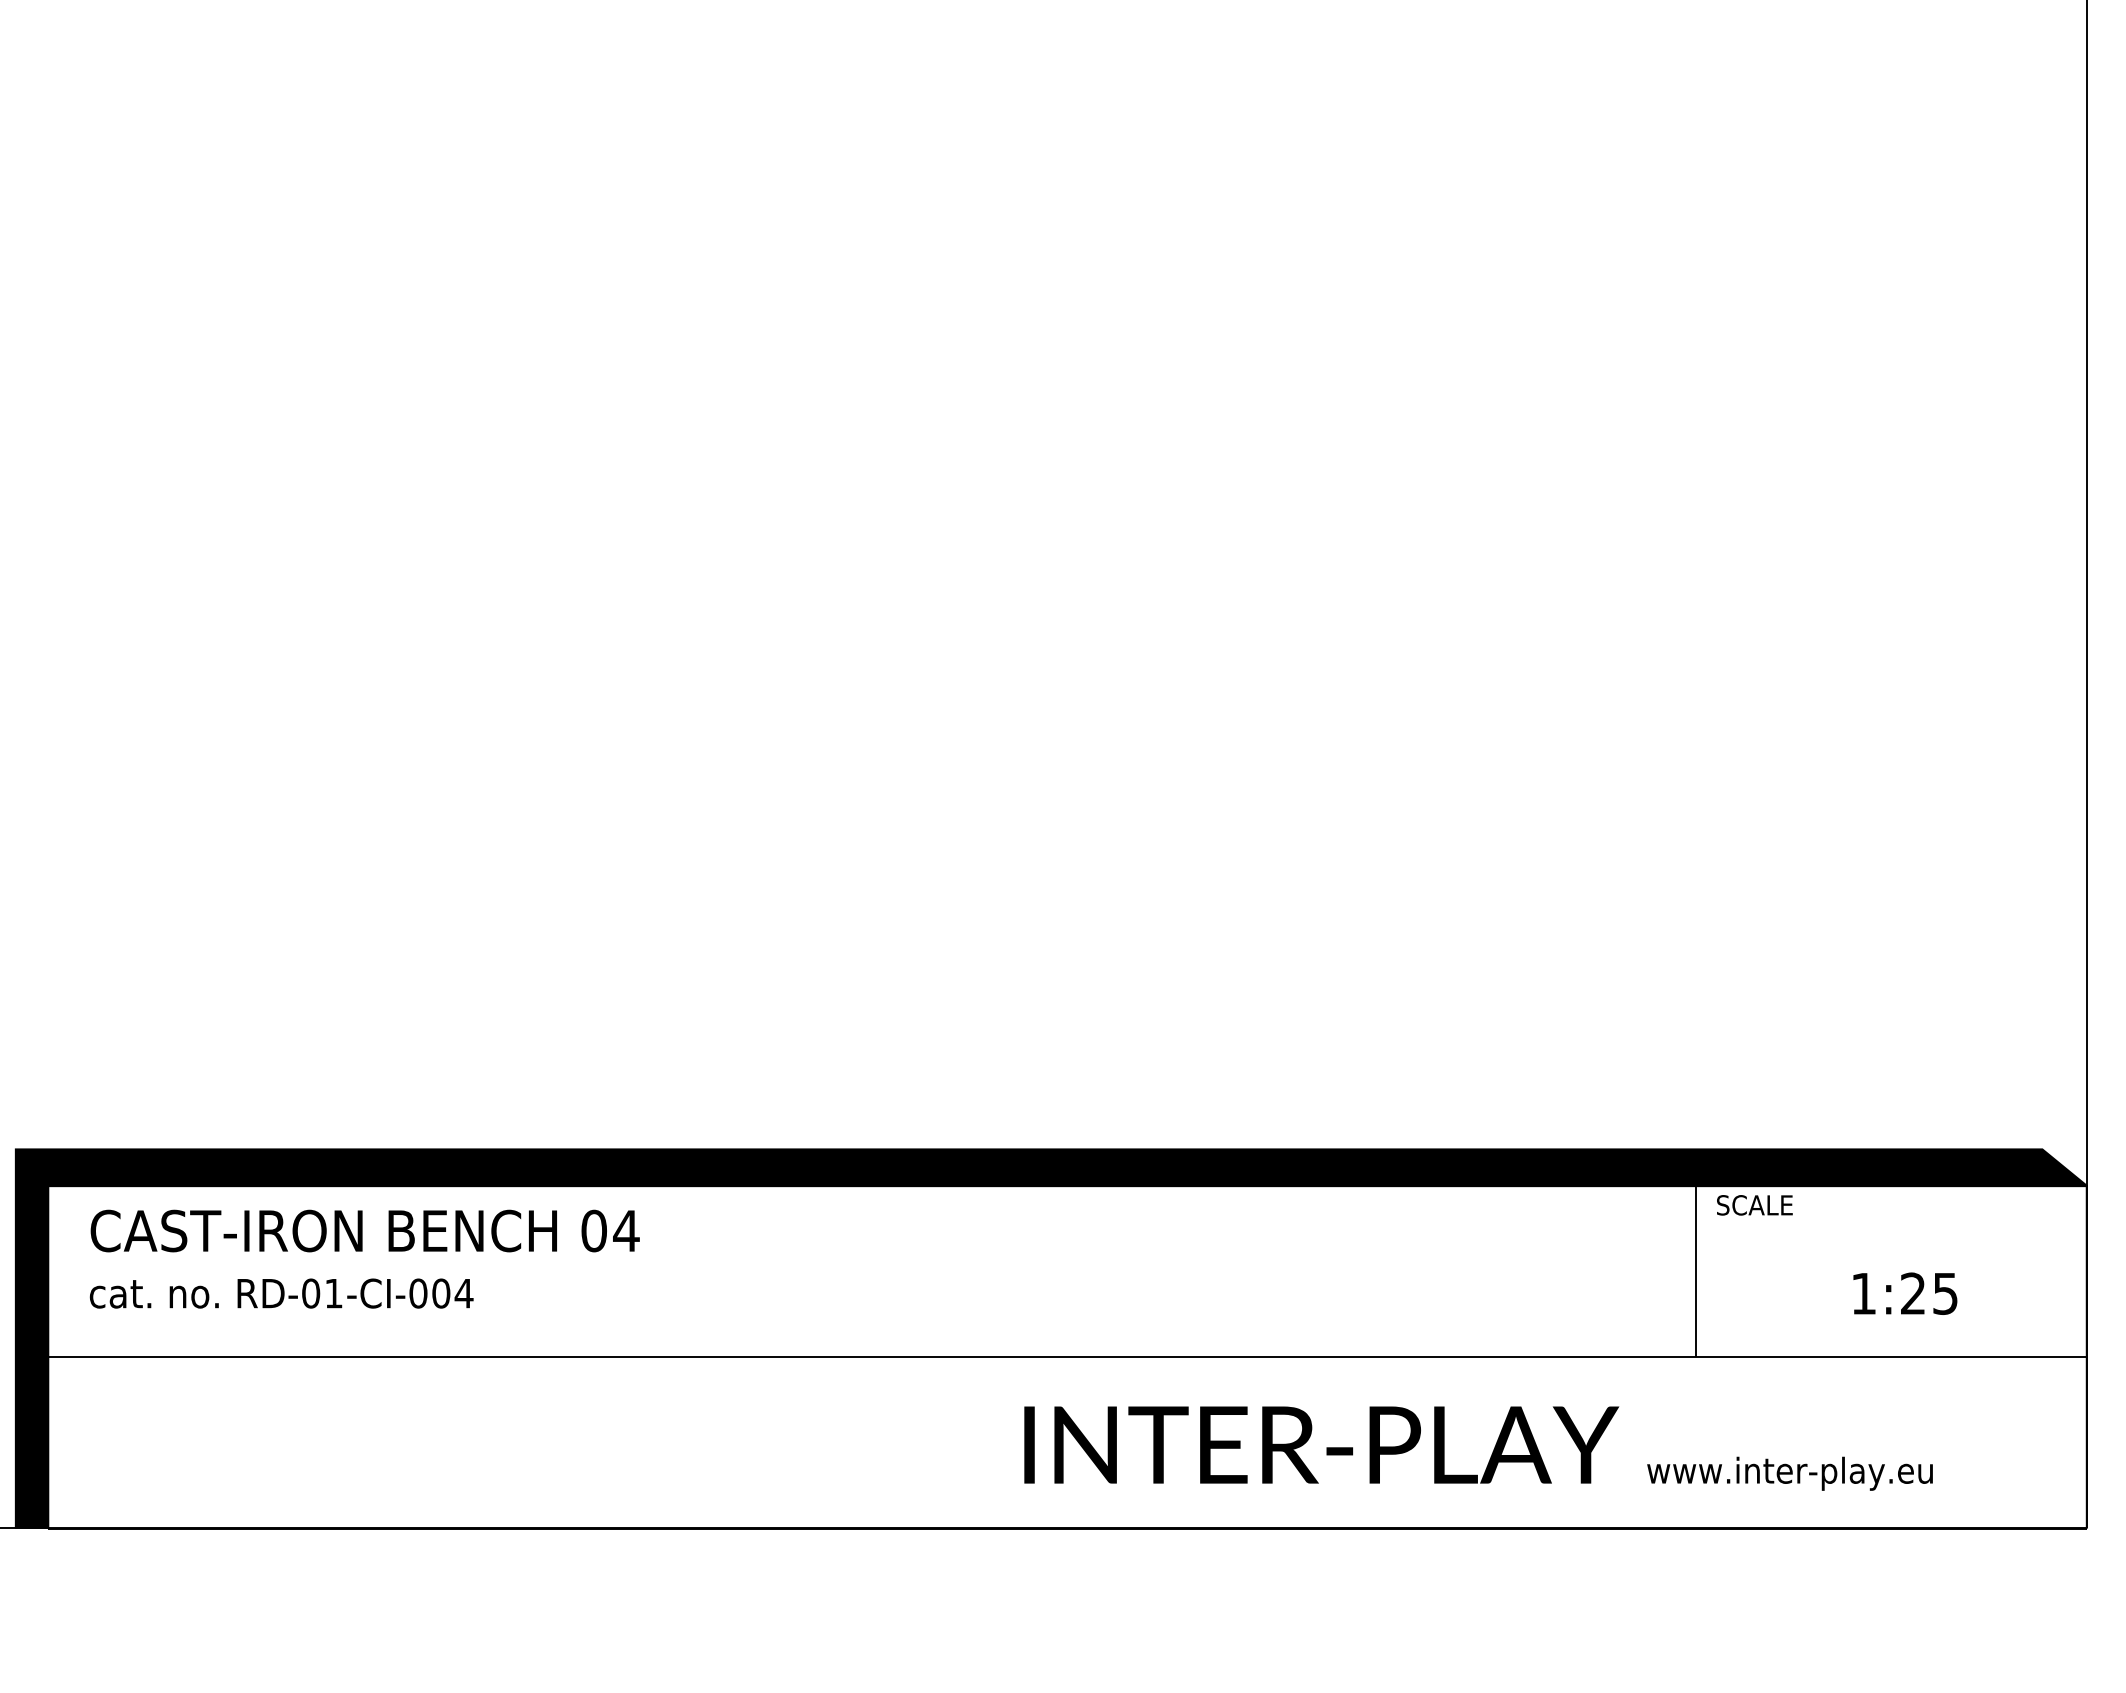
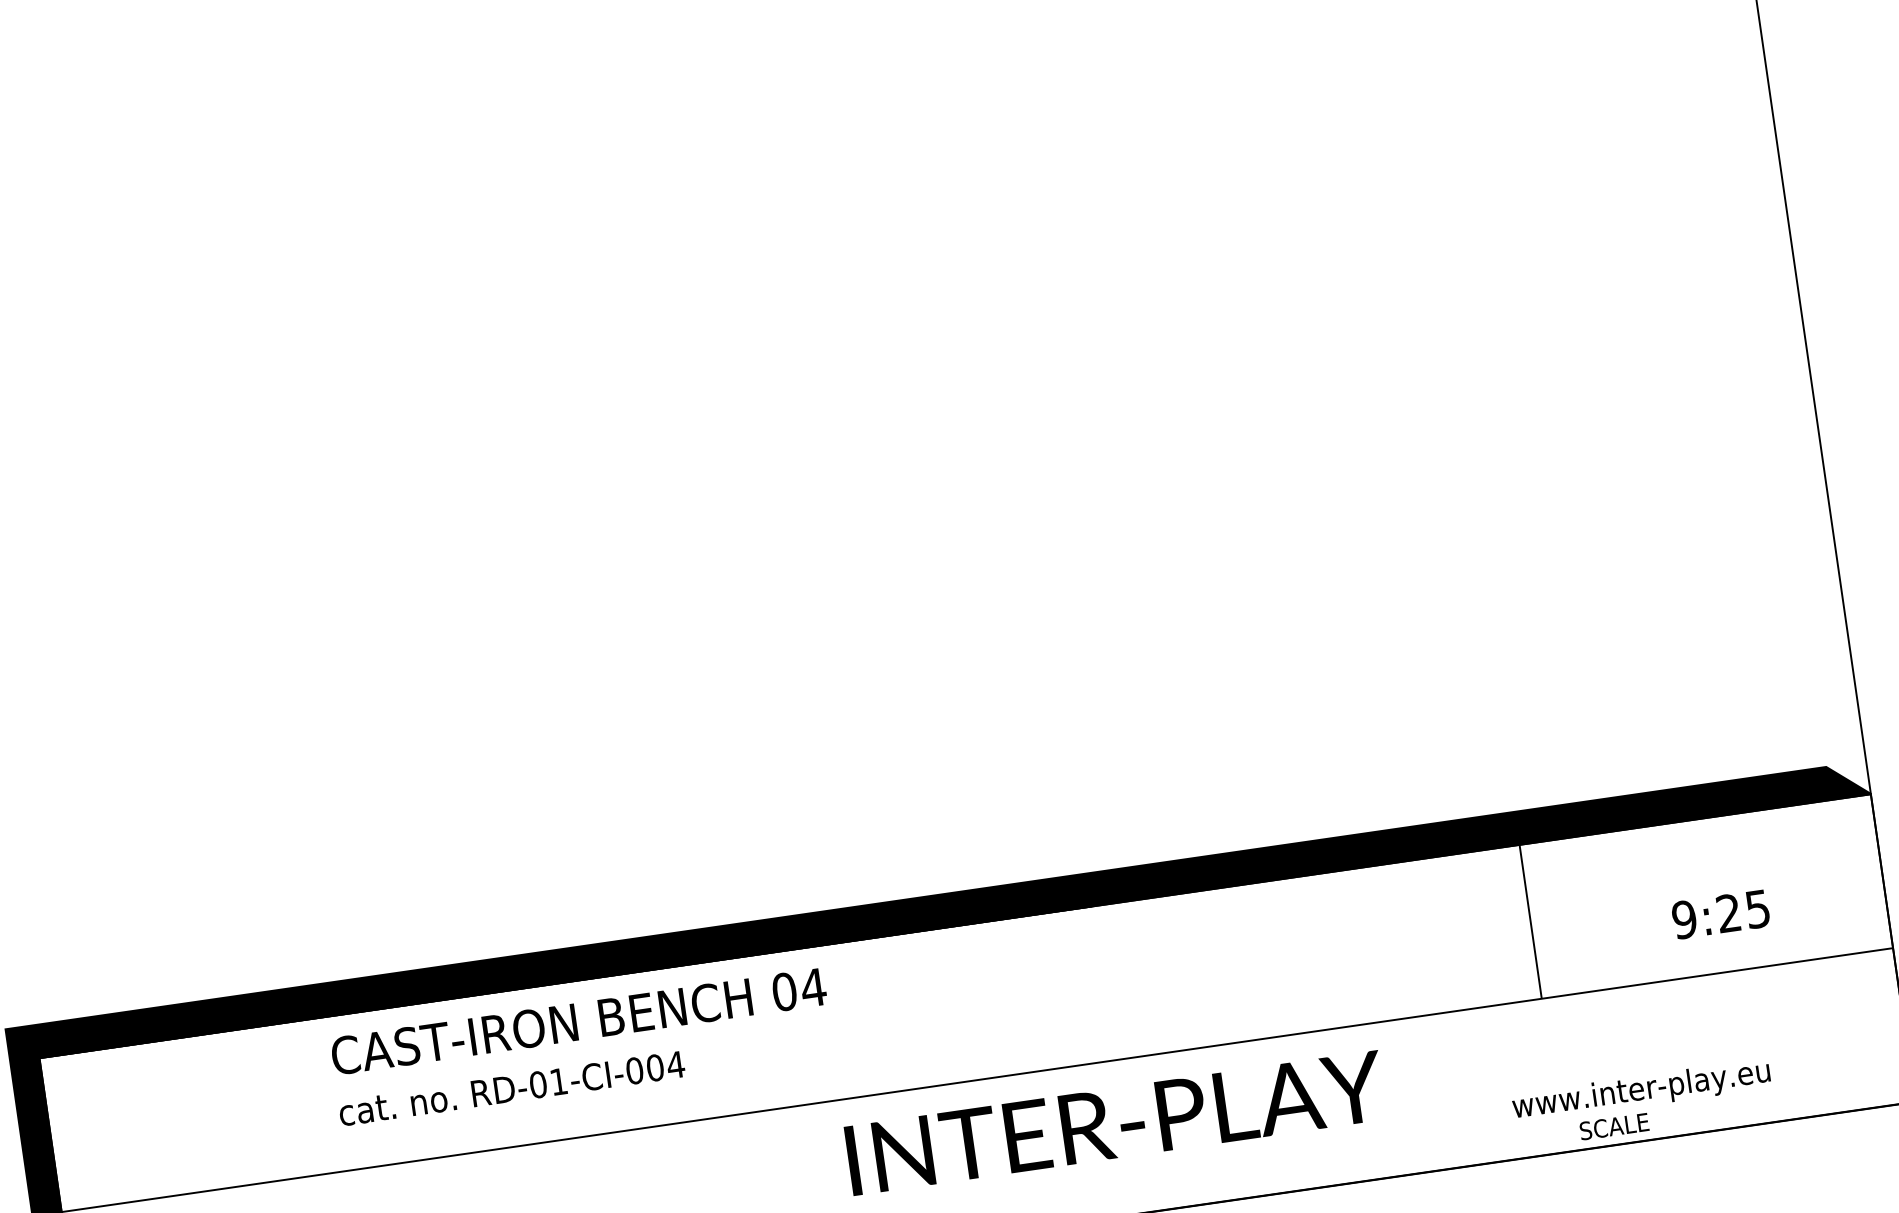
text: (1754, 1205) -> (1614, 1126), moved
text: (364, 1258) -> (581, 1046), moved
text: (1863, 1293) -> (1684, 919), 1:25 -> 9:25
text: (1321, 1444) -> (1115, 1122), moved

